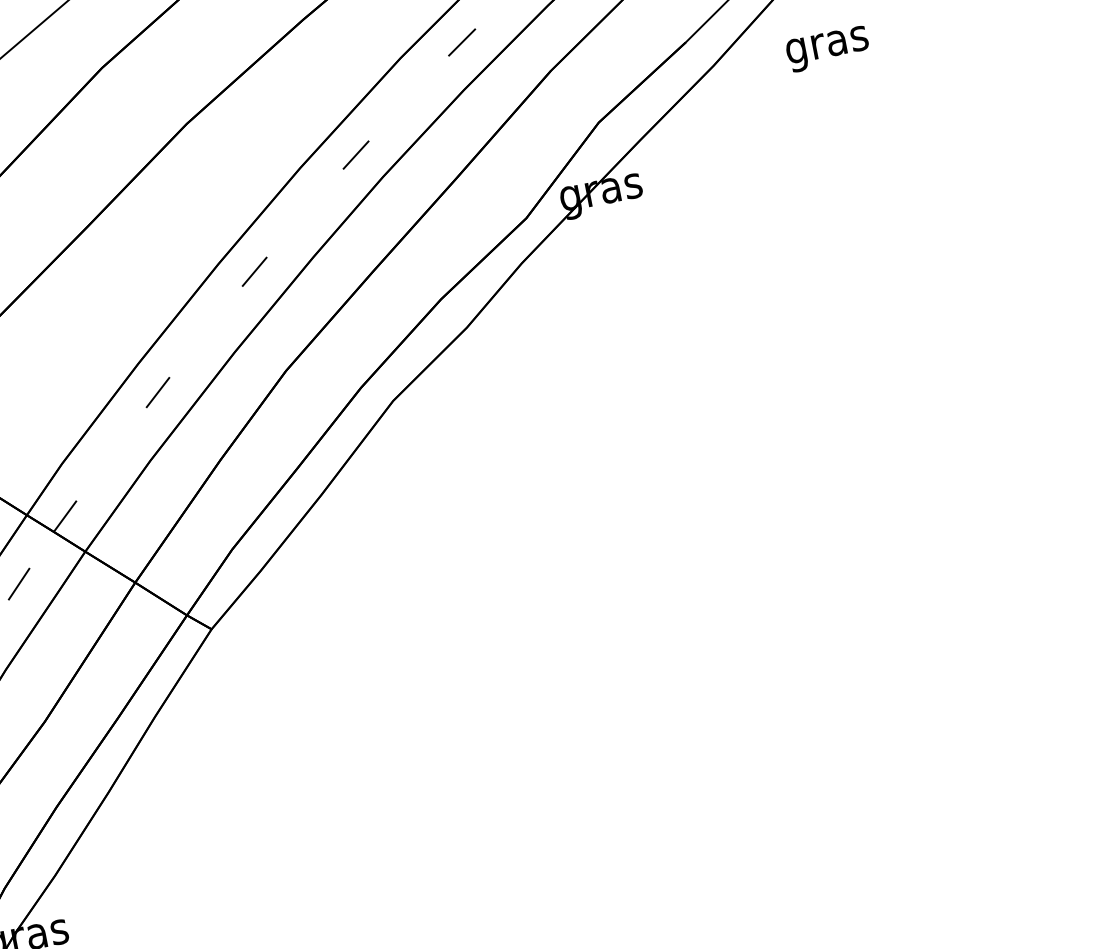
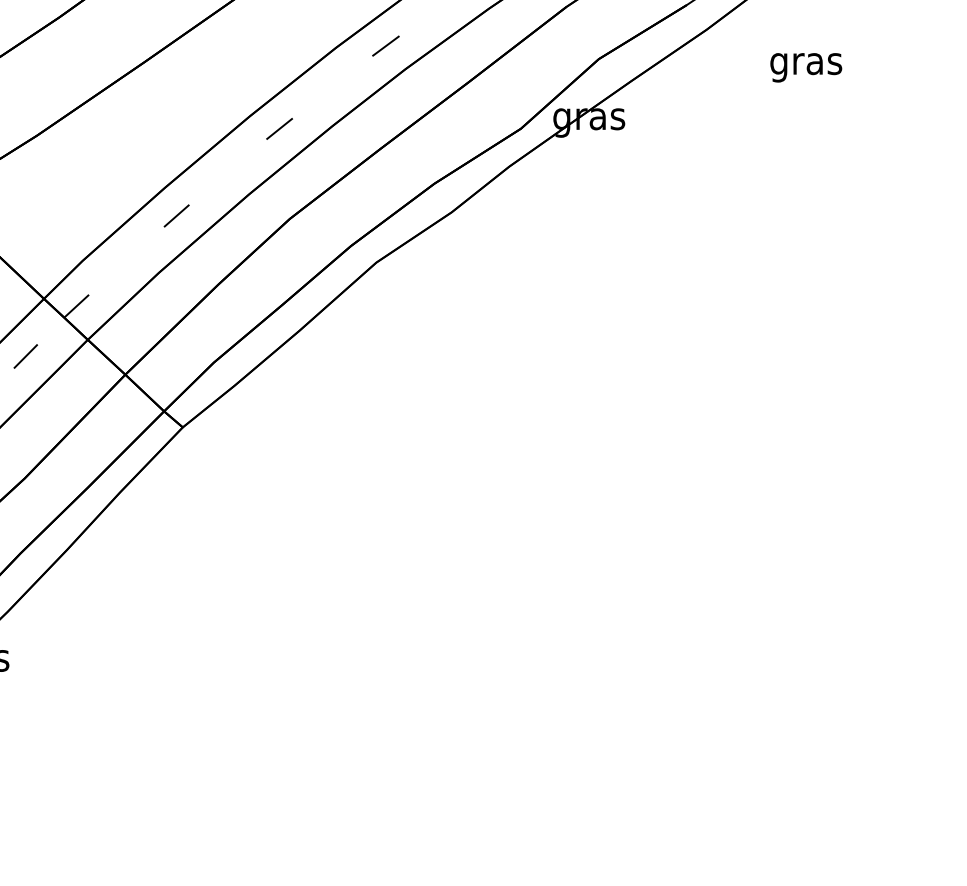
text: (828, 48) -> (806, 67), moved

